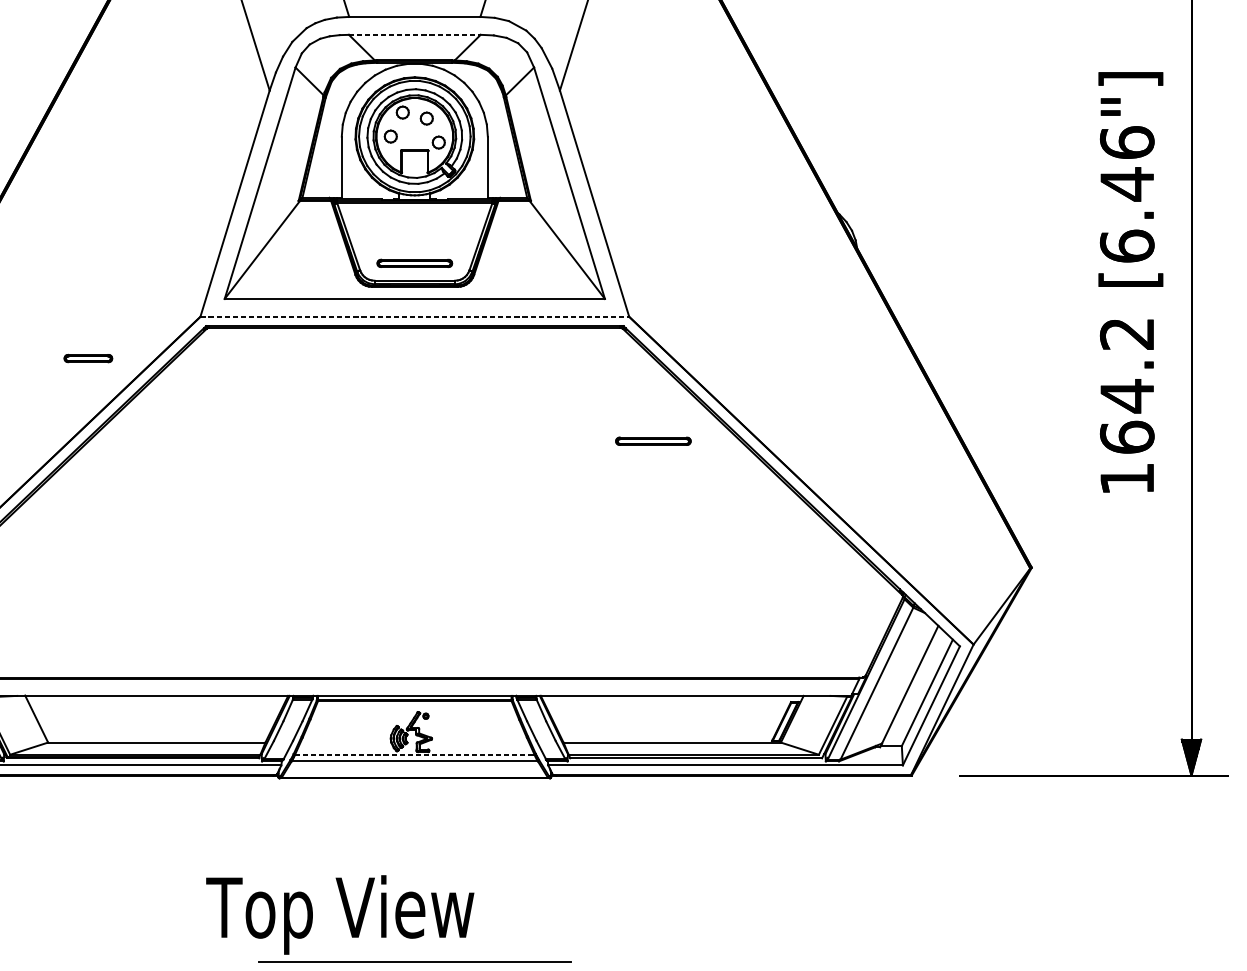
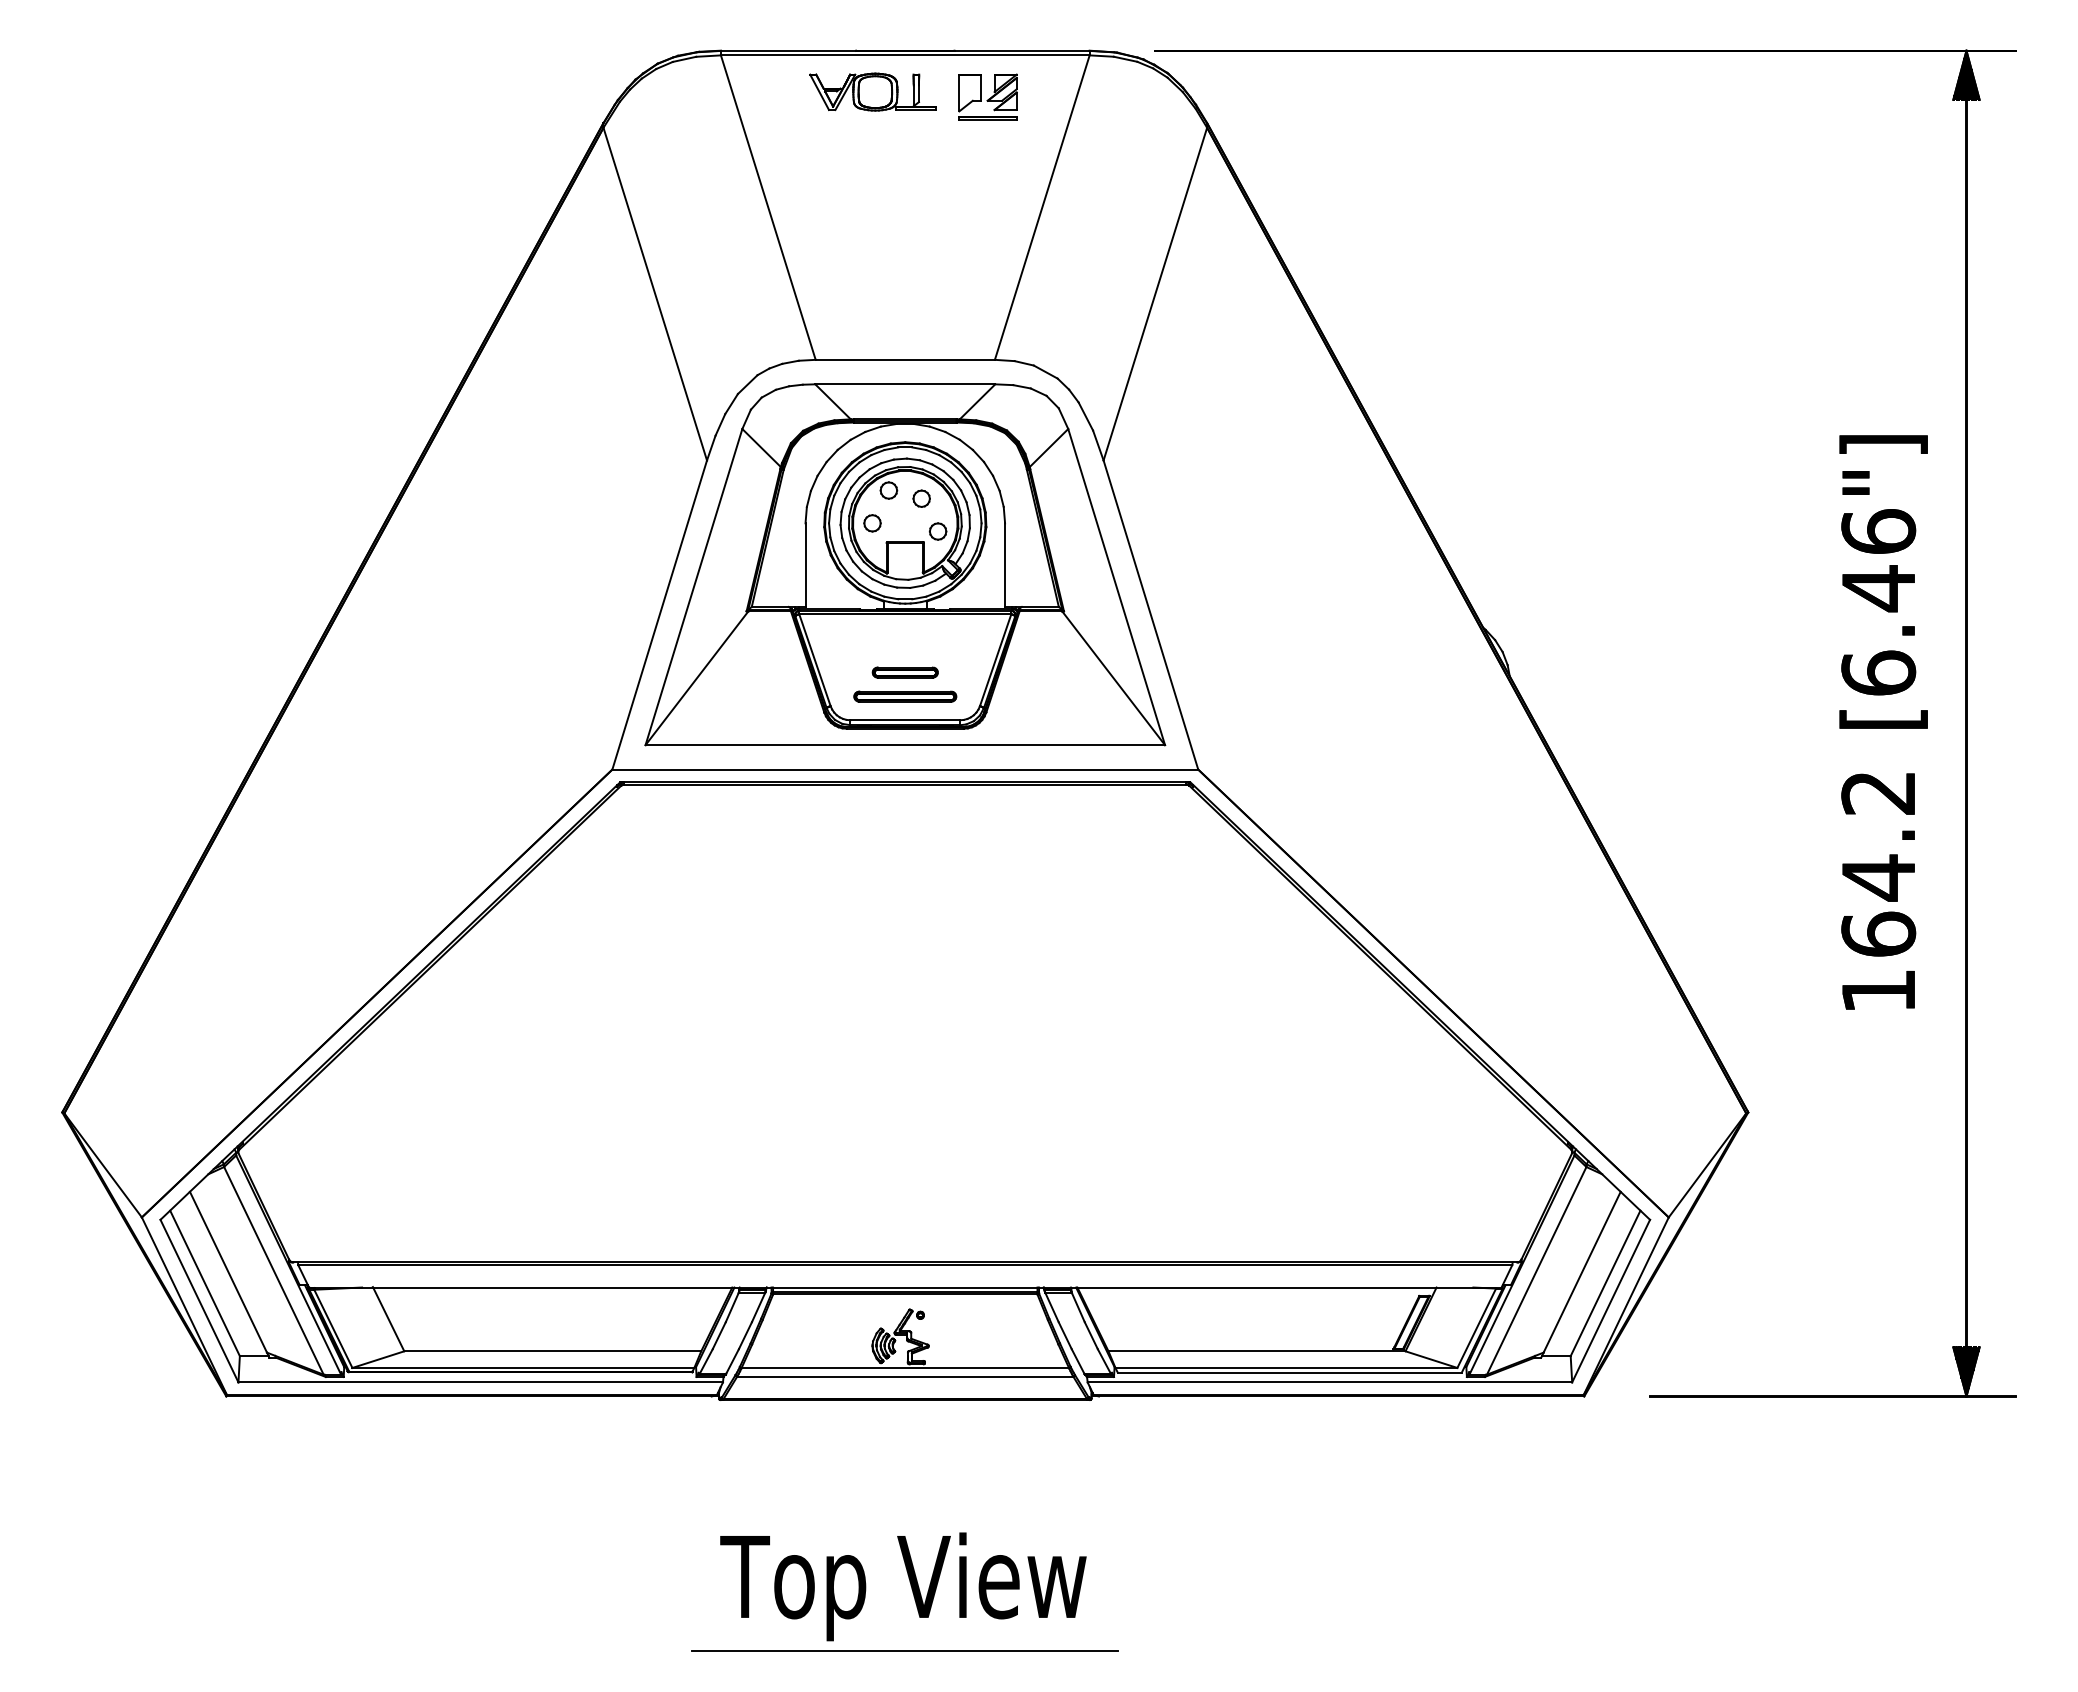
line: (414, 34) -> (905, 384), dashed -> solid
line: (414, 316) -> (905, 769), dashed -> solid
part: (87, 358) -> (904, 672), moved
part: (653, 441) -> (1231, 939), removed
line: (414, 755) -> (905, 1368), dashed -> solid
text: (340, 914) -> (903, 1586), moved

